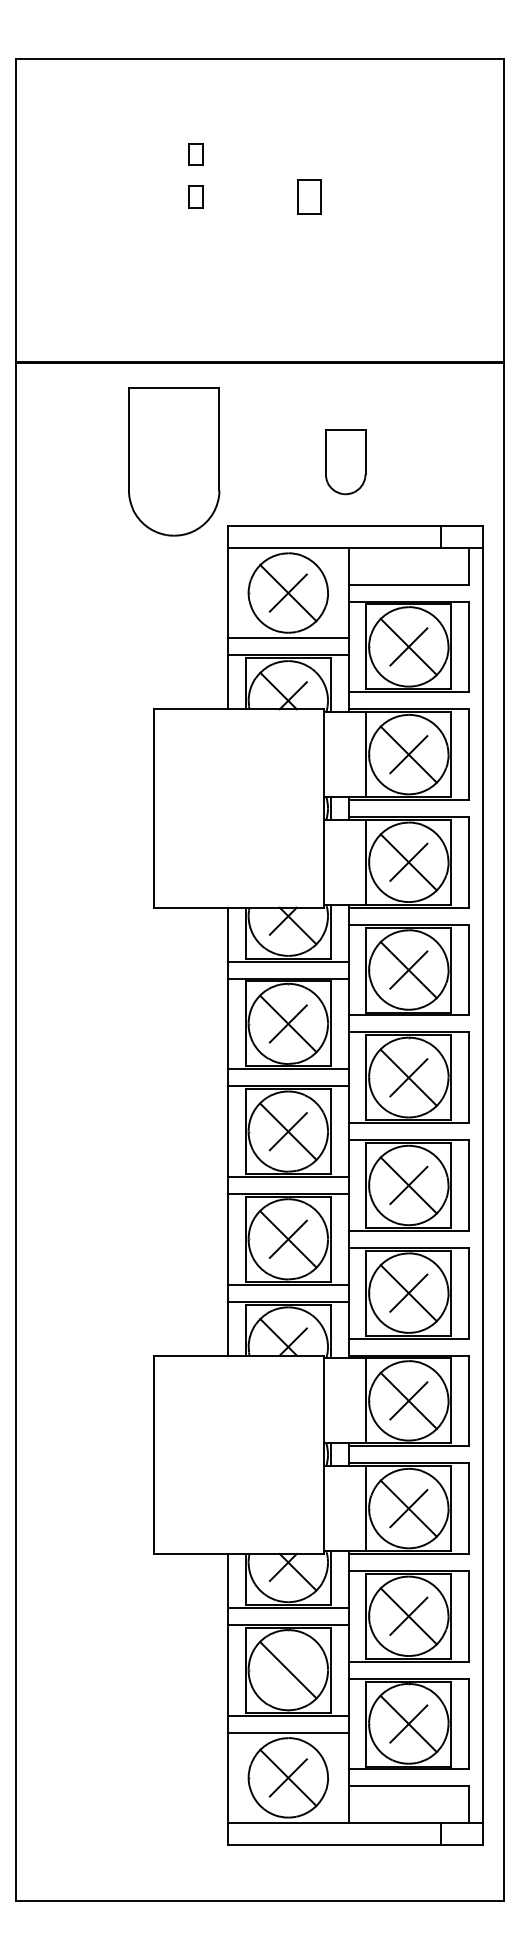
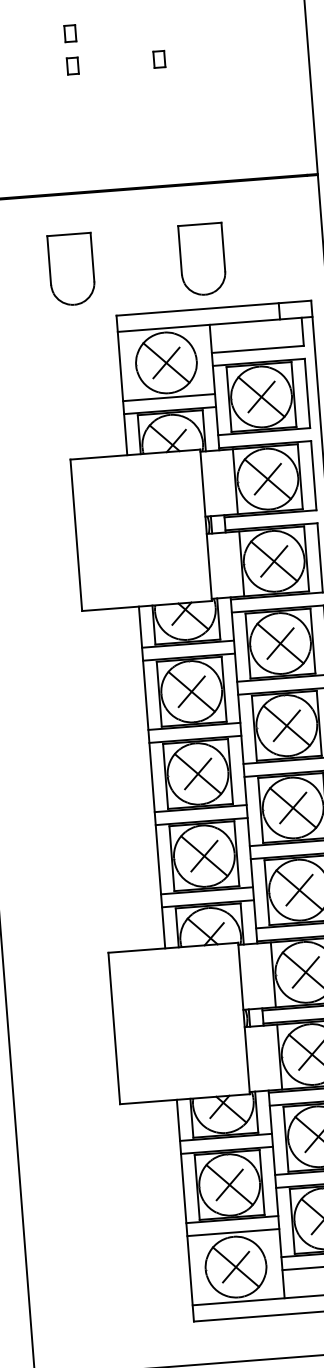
part: (309, 196) -> (159, 59), size x0.62
part: (174, 461) -> (71, 269), size x0.62
part: (345, 461) -> (202, 259), size x1.43
line: (287, 1669) -> (229, 1184), added

